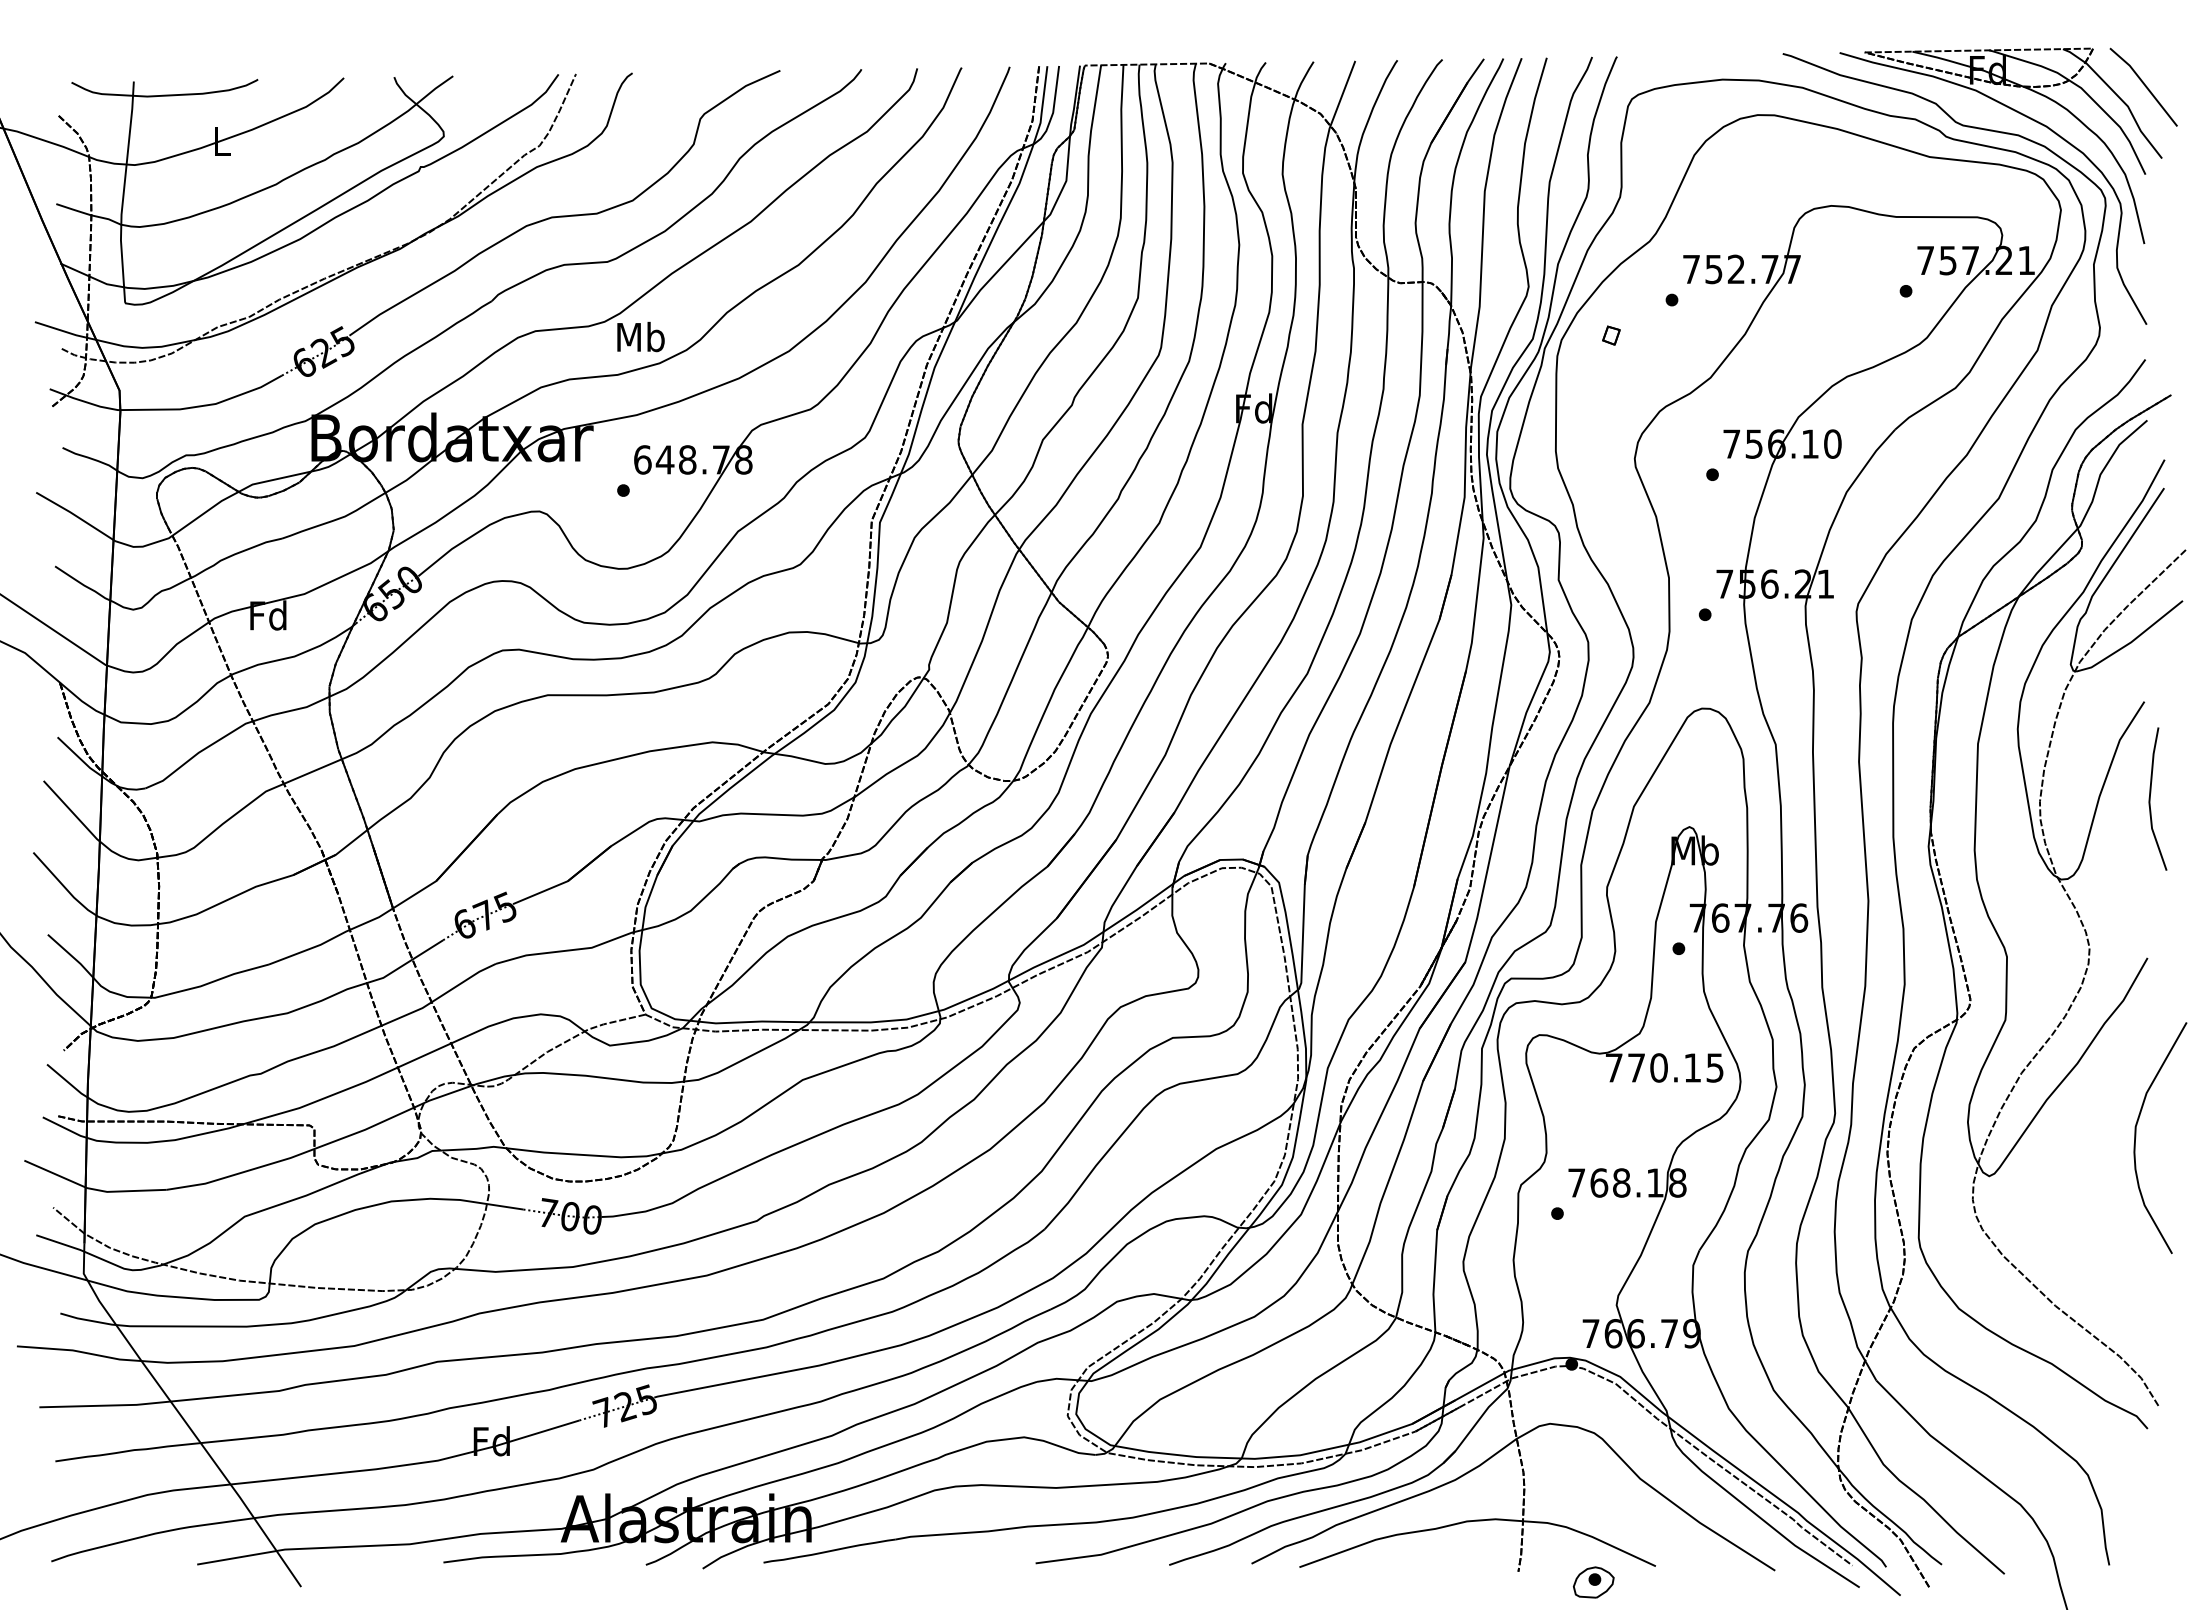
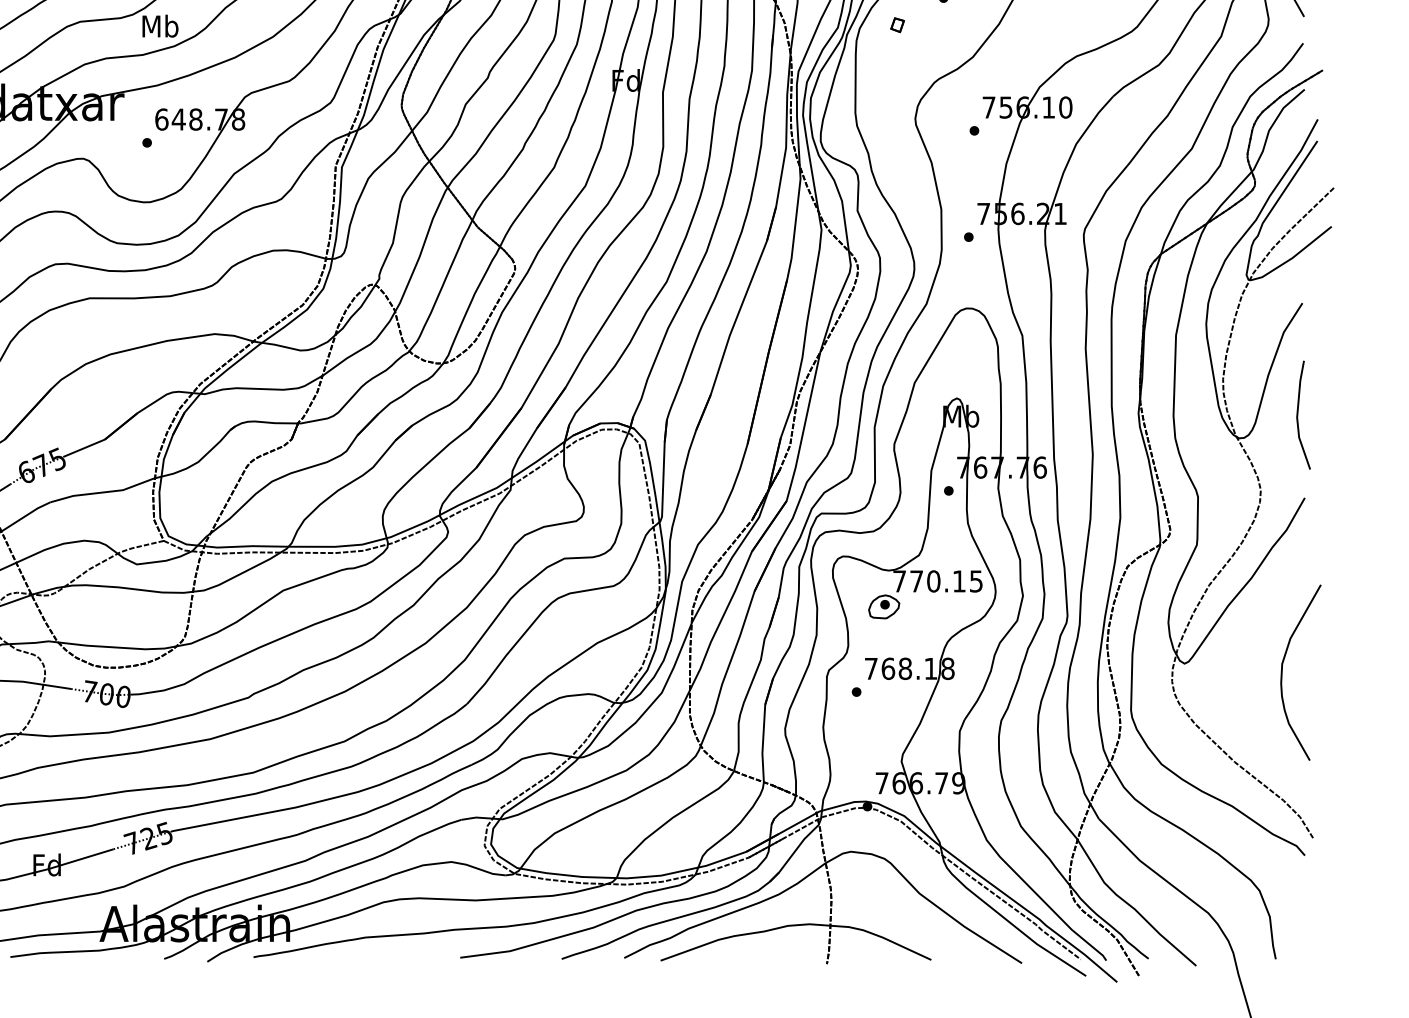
line: (2150, 798) -> (1297, 414), moved
curve: (2136, 1137) -> (1282, 672), moved
part: (1593, 1582) -> (883, 606), moved

